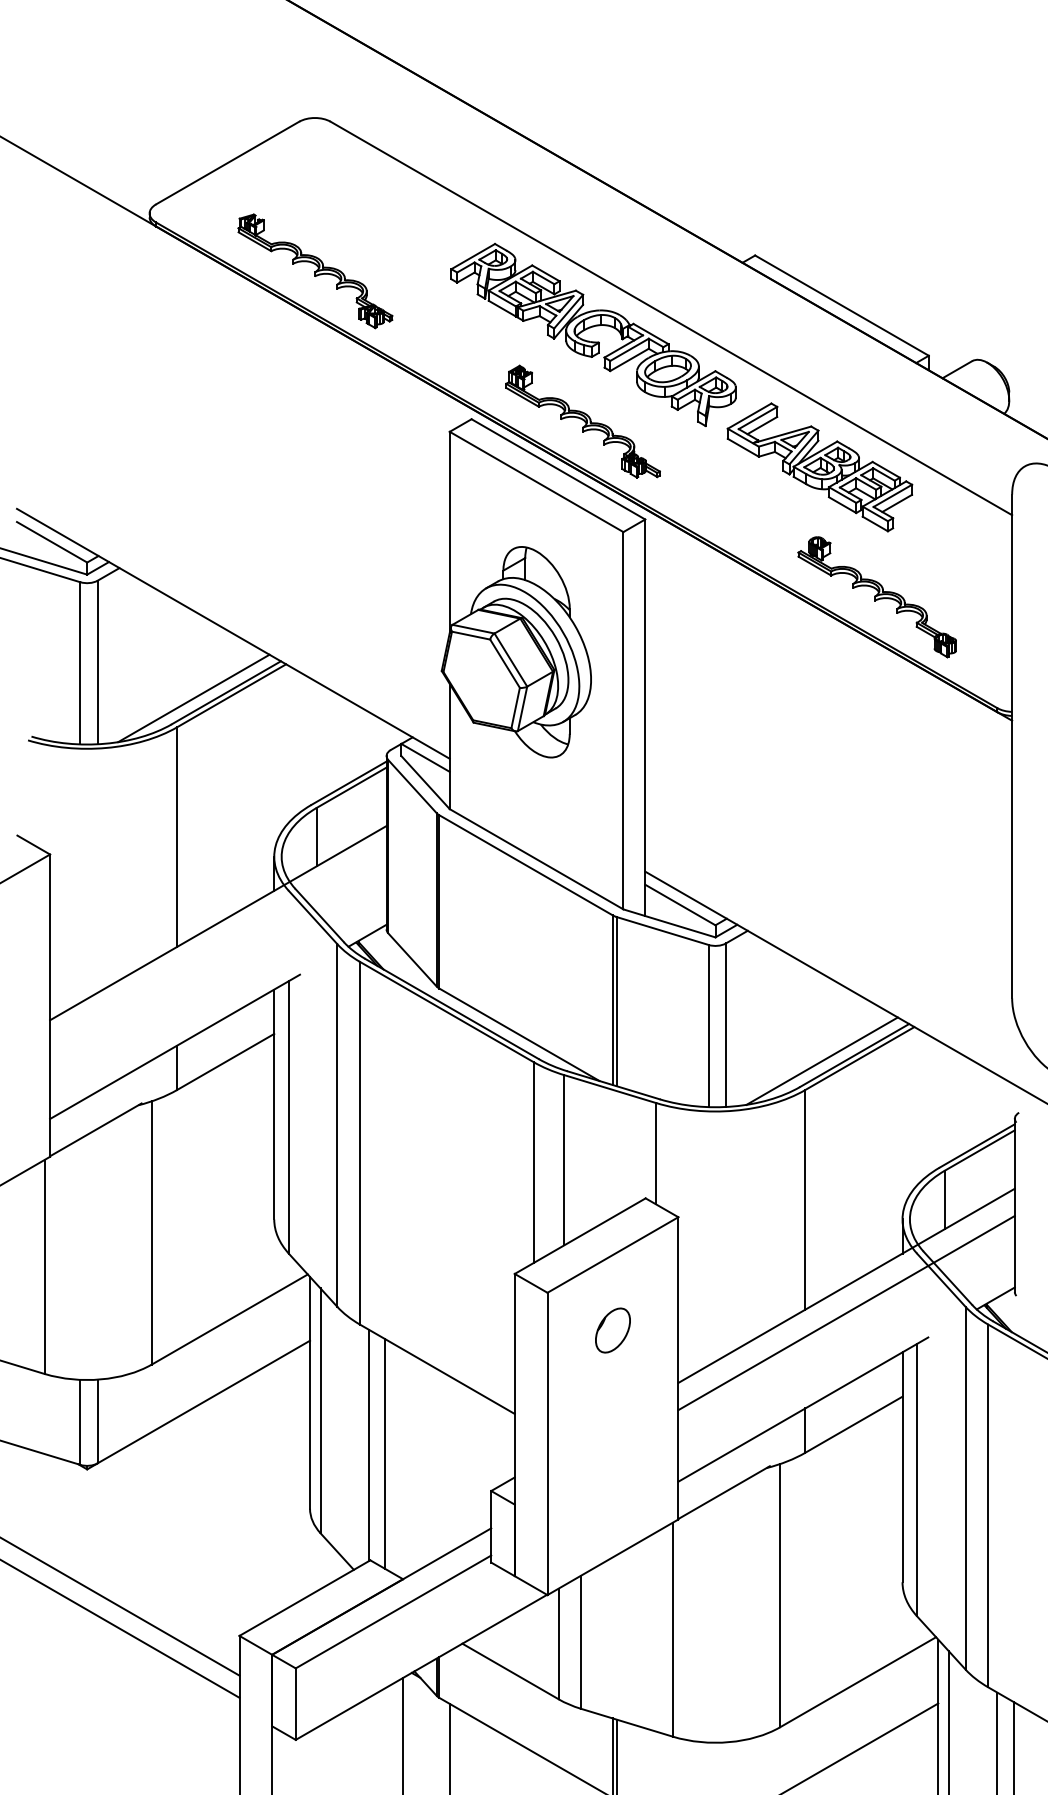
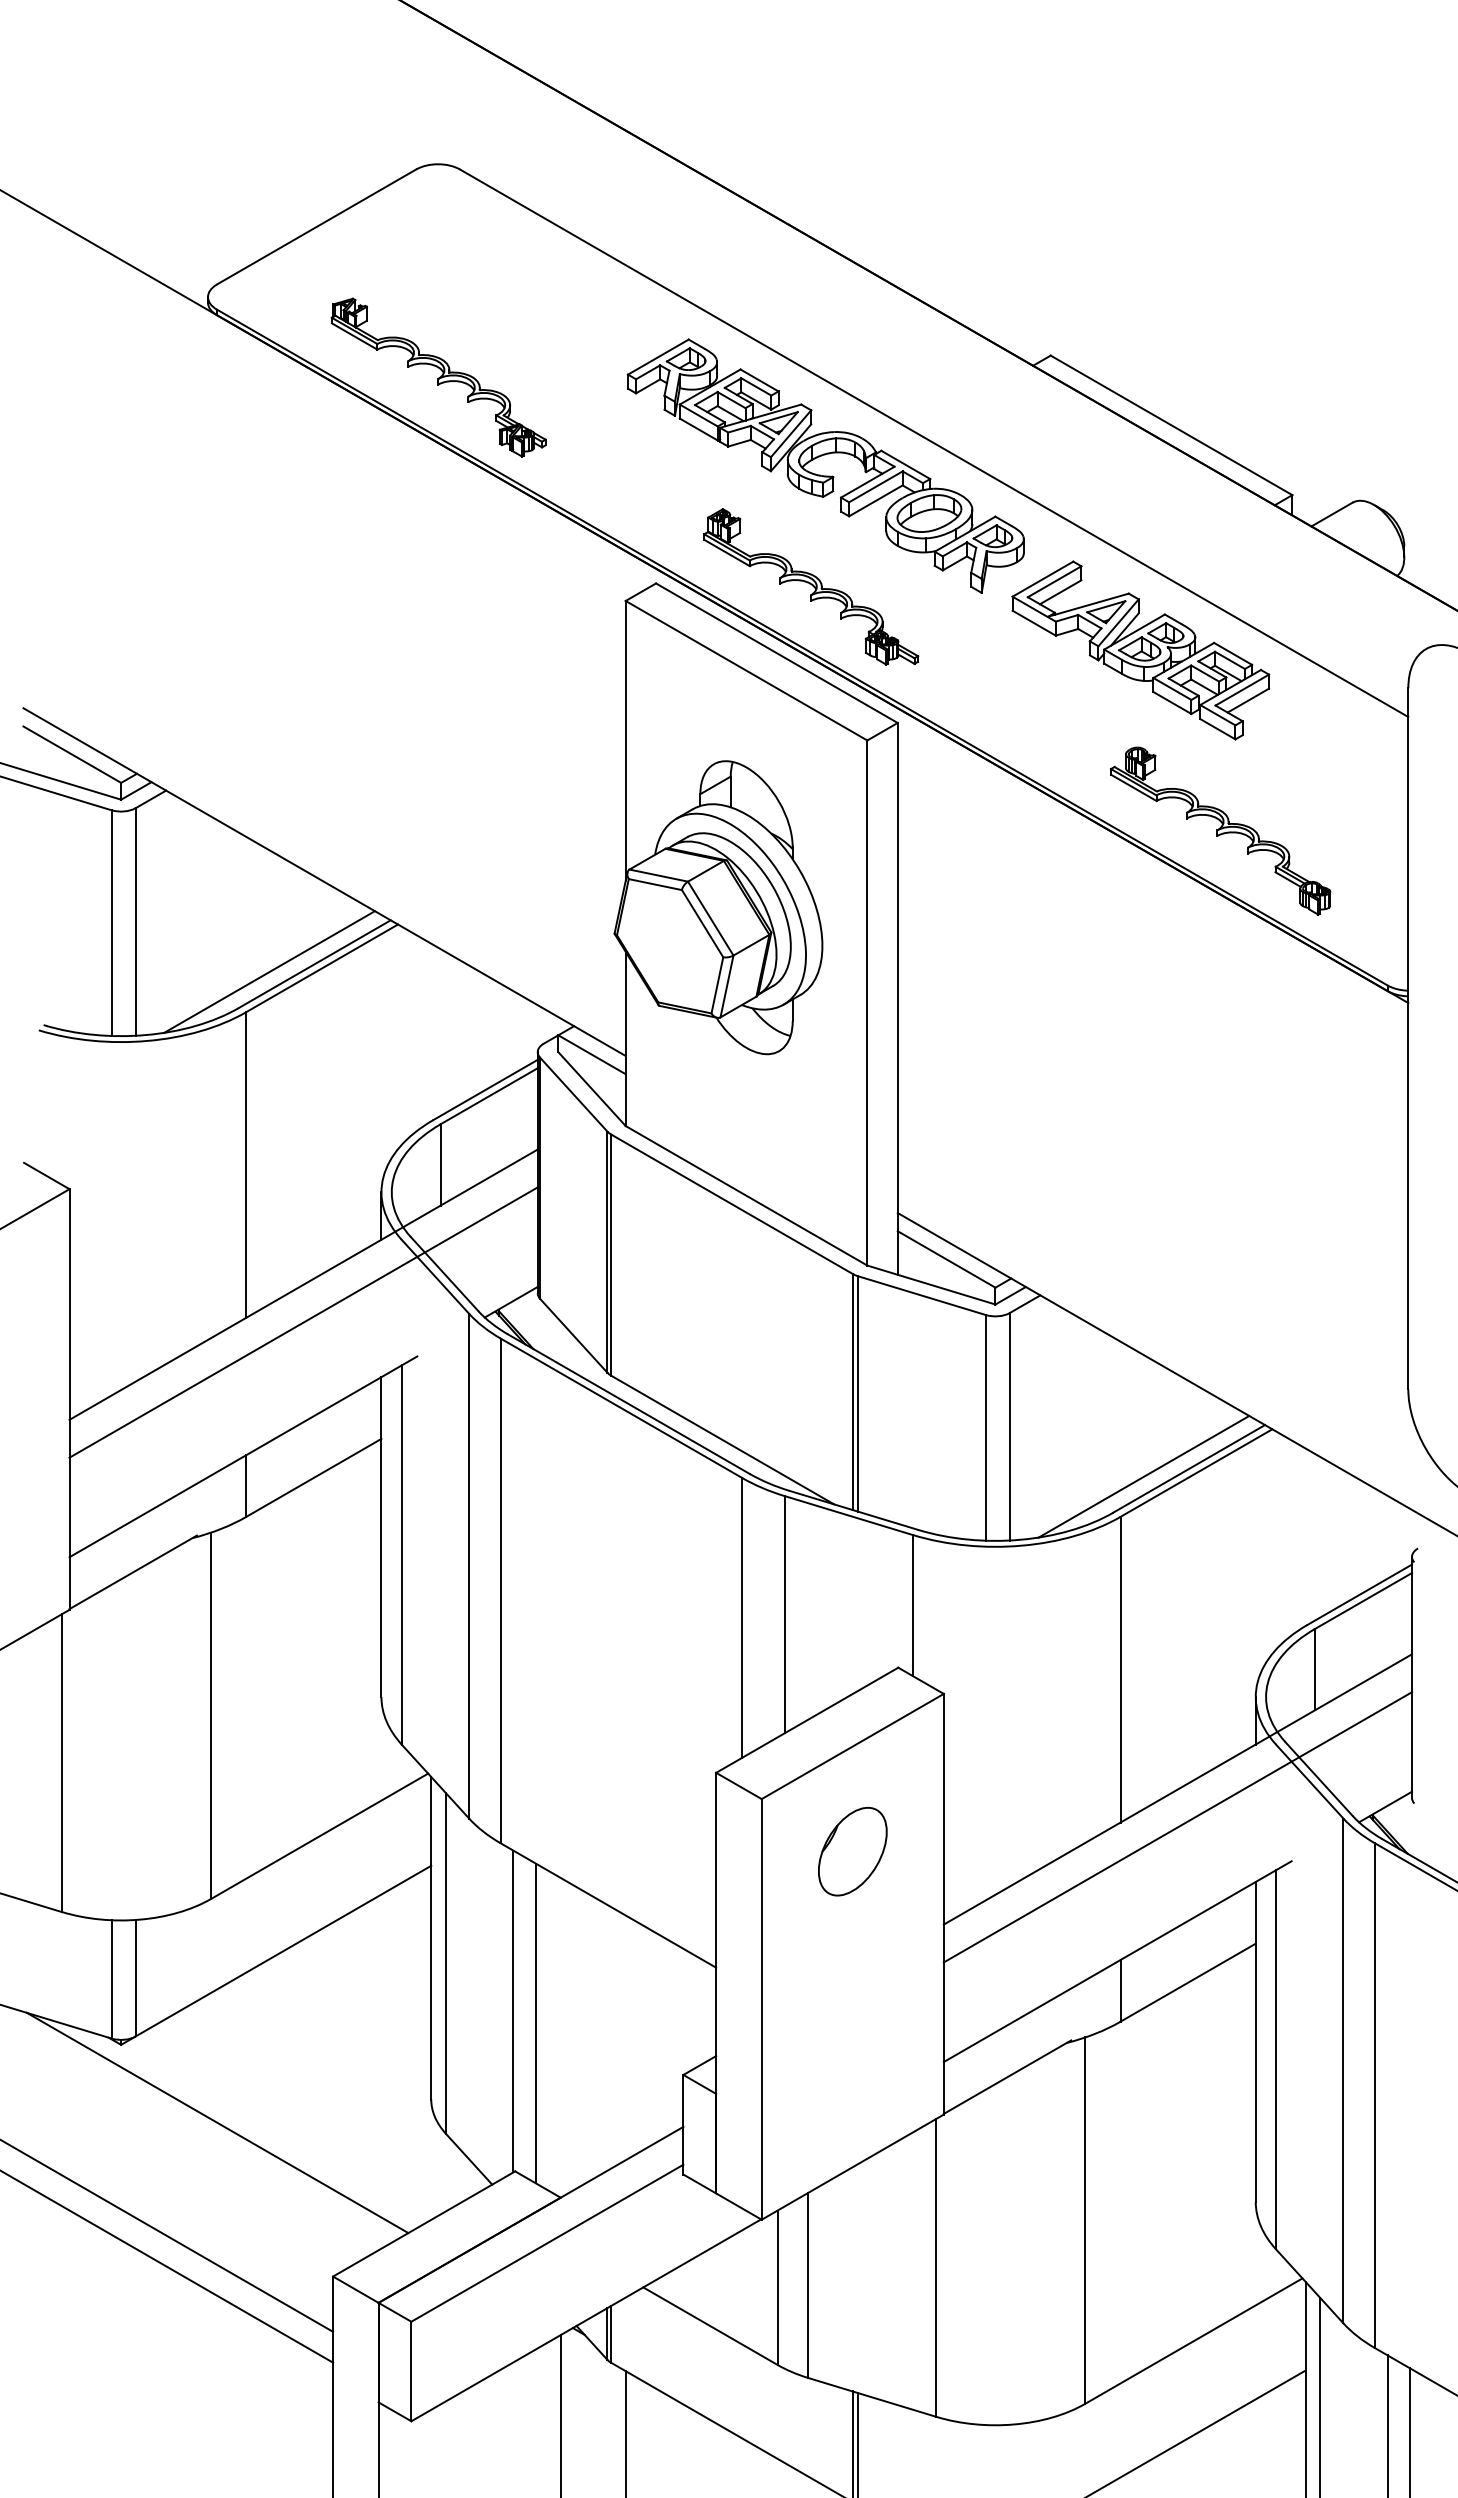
line: (218, 950) -> (303, 1322), added
part: (612, 1330) -> (852, 1851), size x1.43
line: (156, 1525) -> (217, 2122), added

